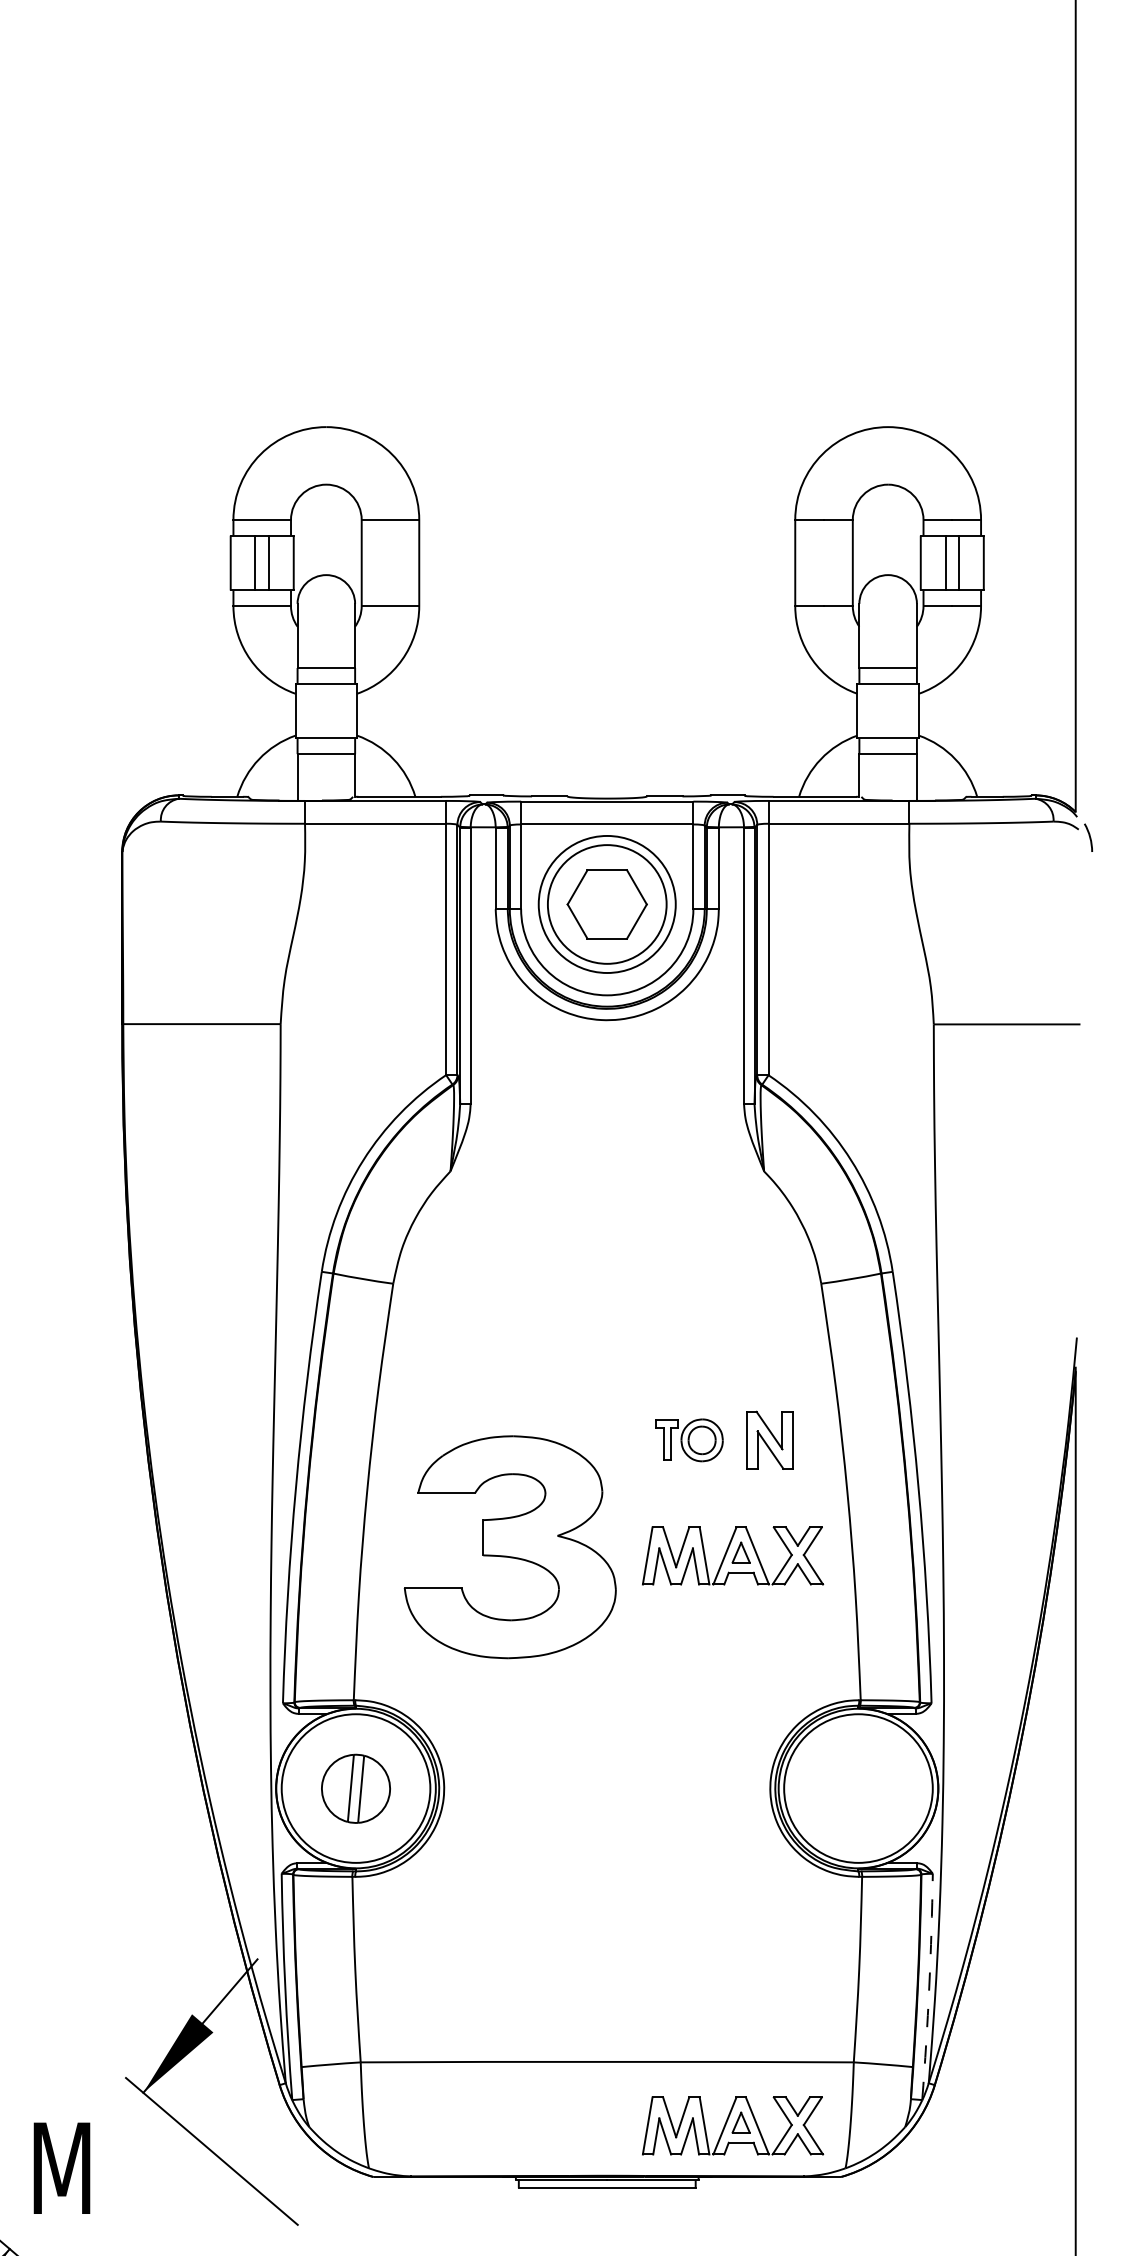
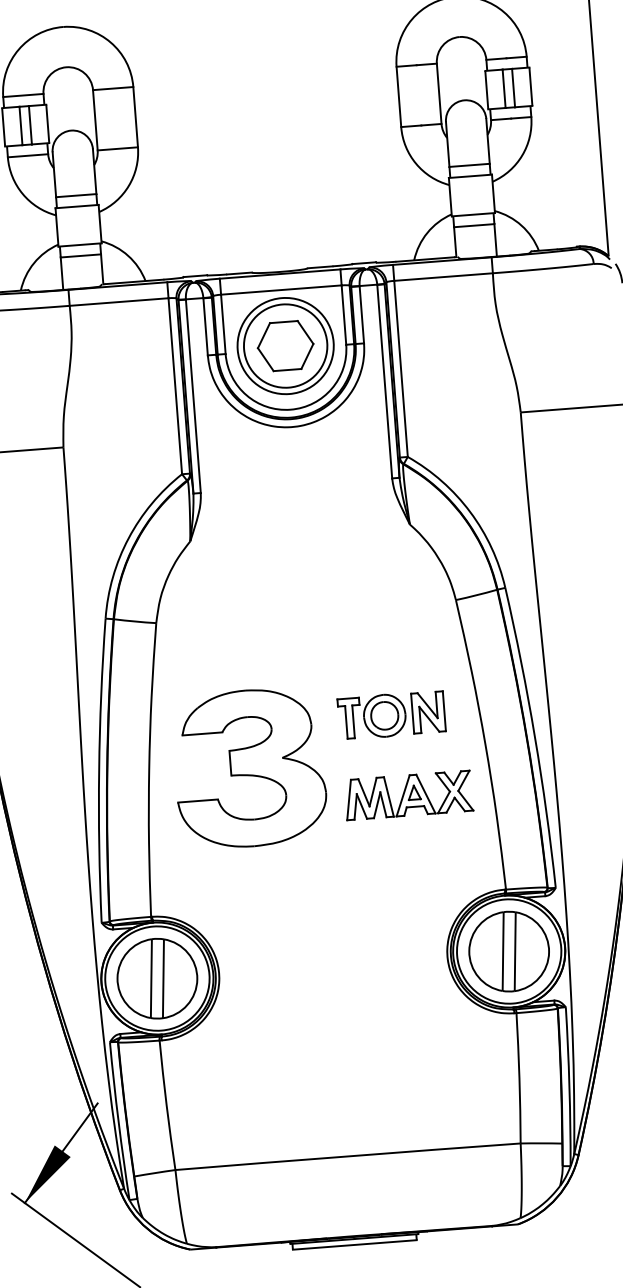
part: (689, 1440) -> (372, 716), size x1.43
part: (509, 1547) -> (249, 768), moved
part: (355, 1788) -> (157, 978), size x1.67
part: (858, 1788) -> (509, 951), added
arc: (929, 1987) -> (569, 1086), dashed -> solid
part: (733, 2125) -> (439, 1194), removed

